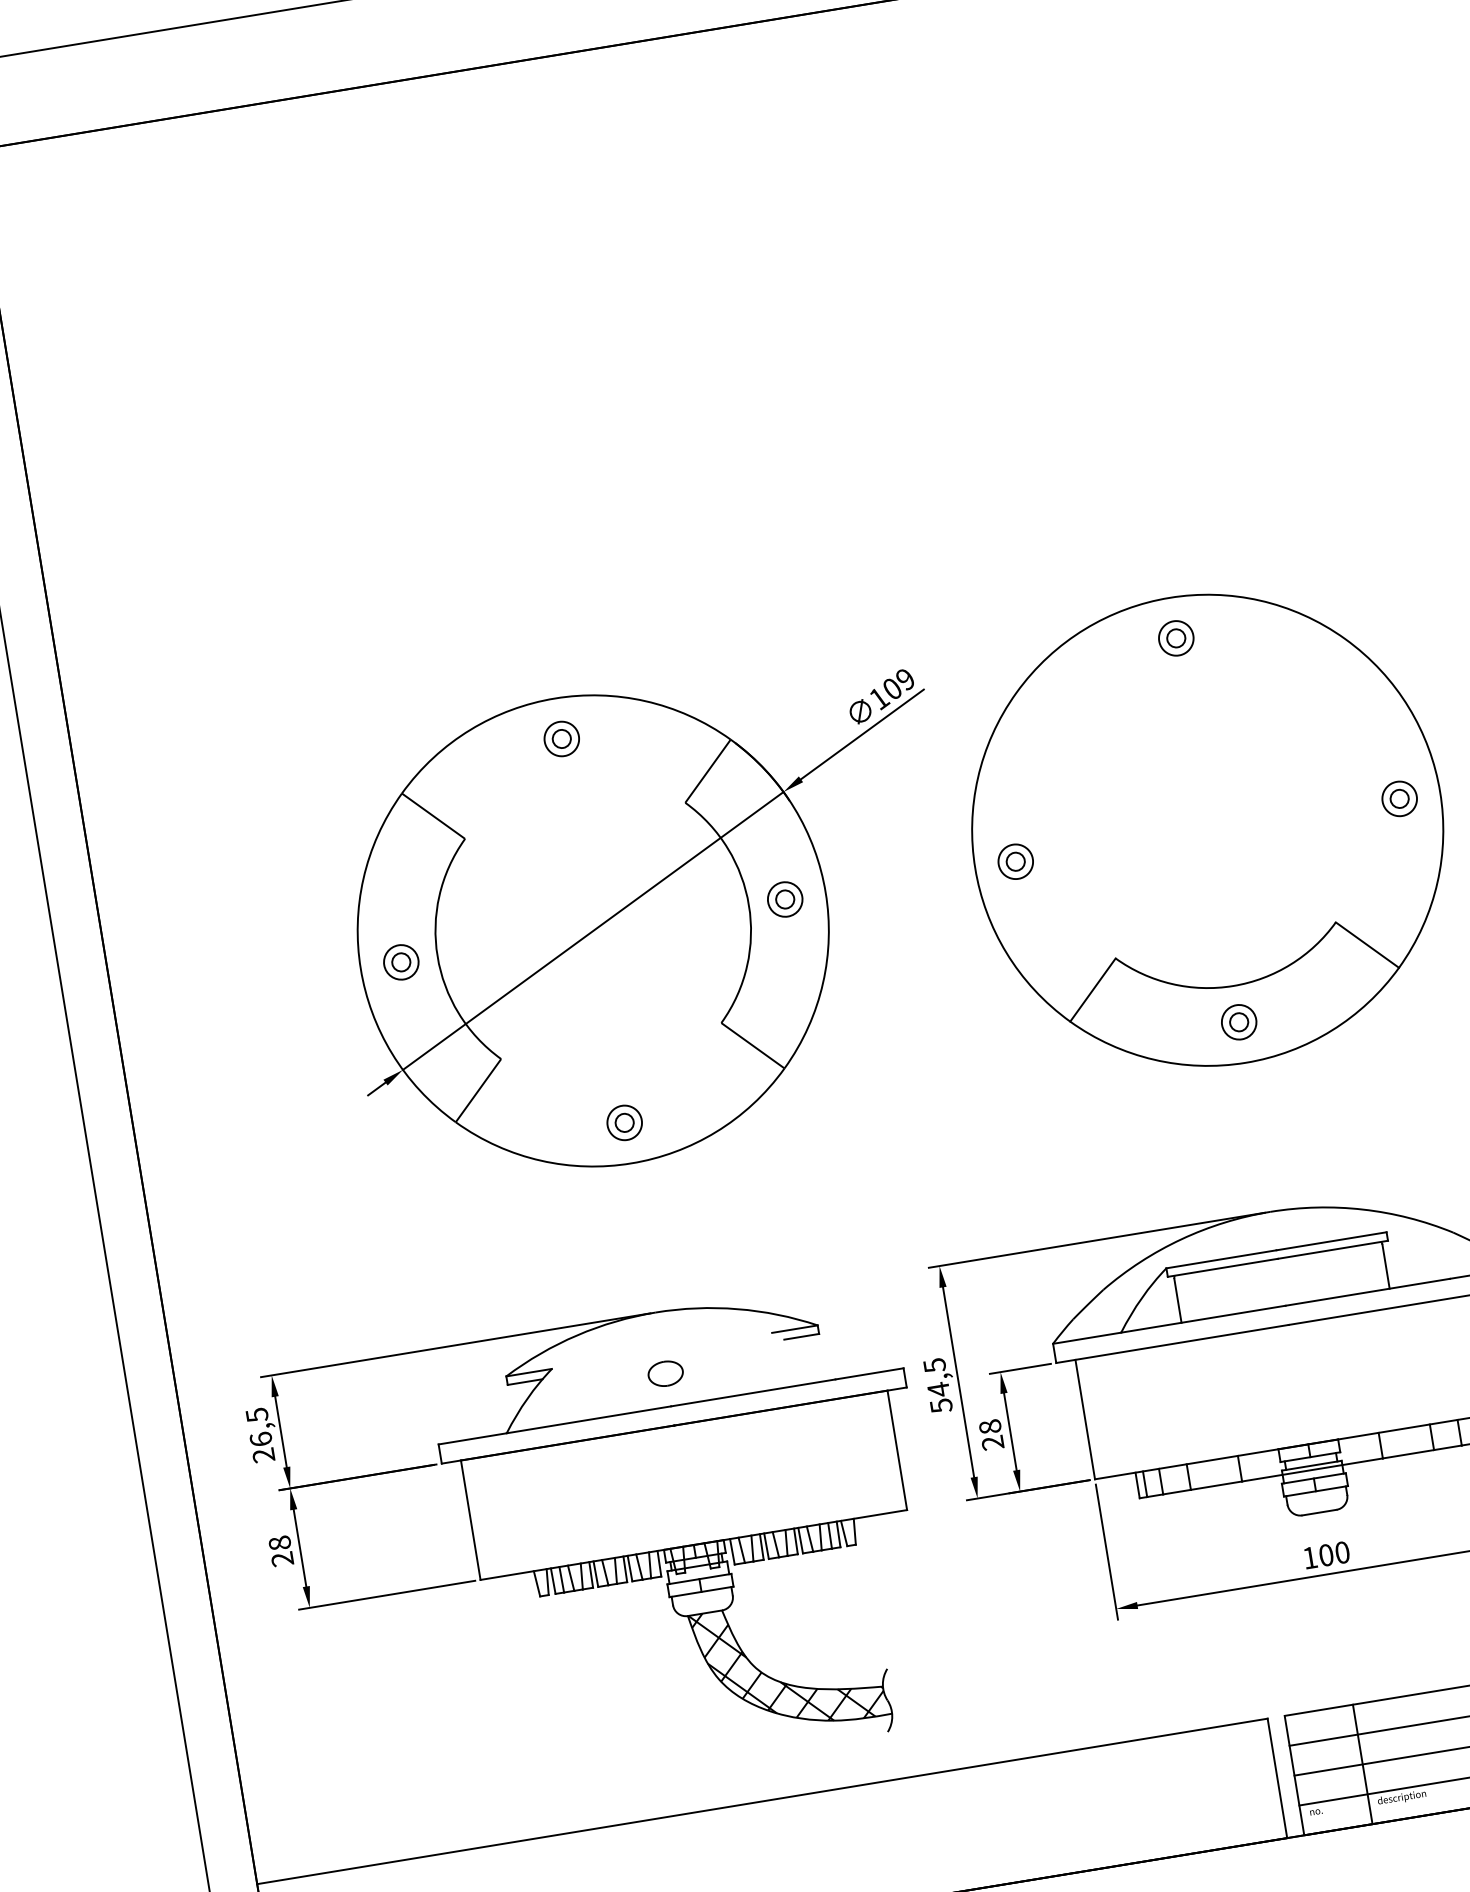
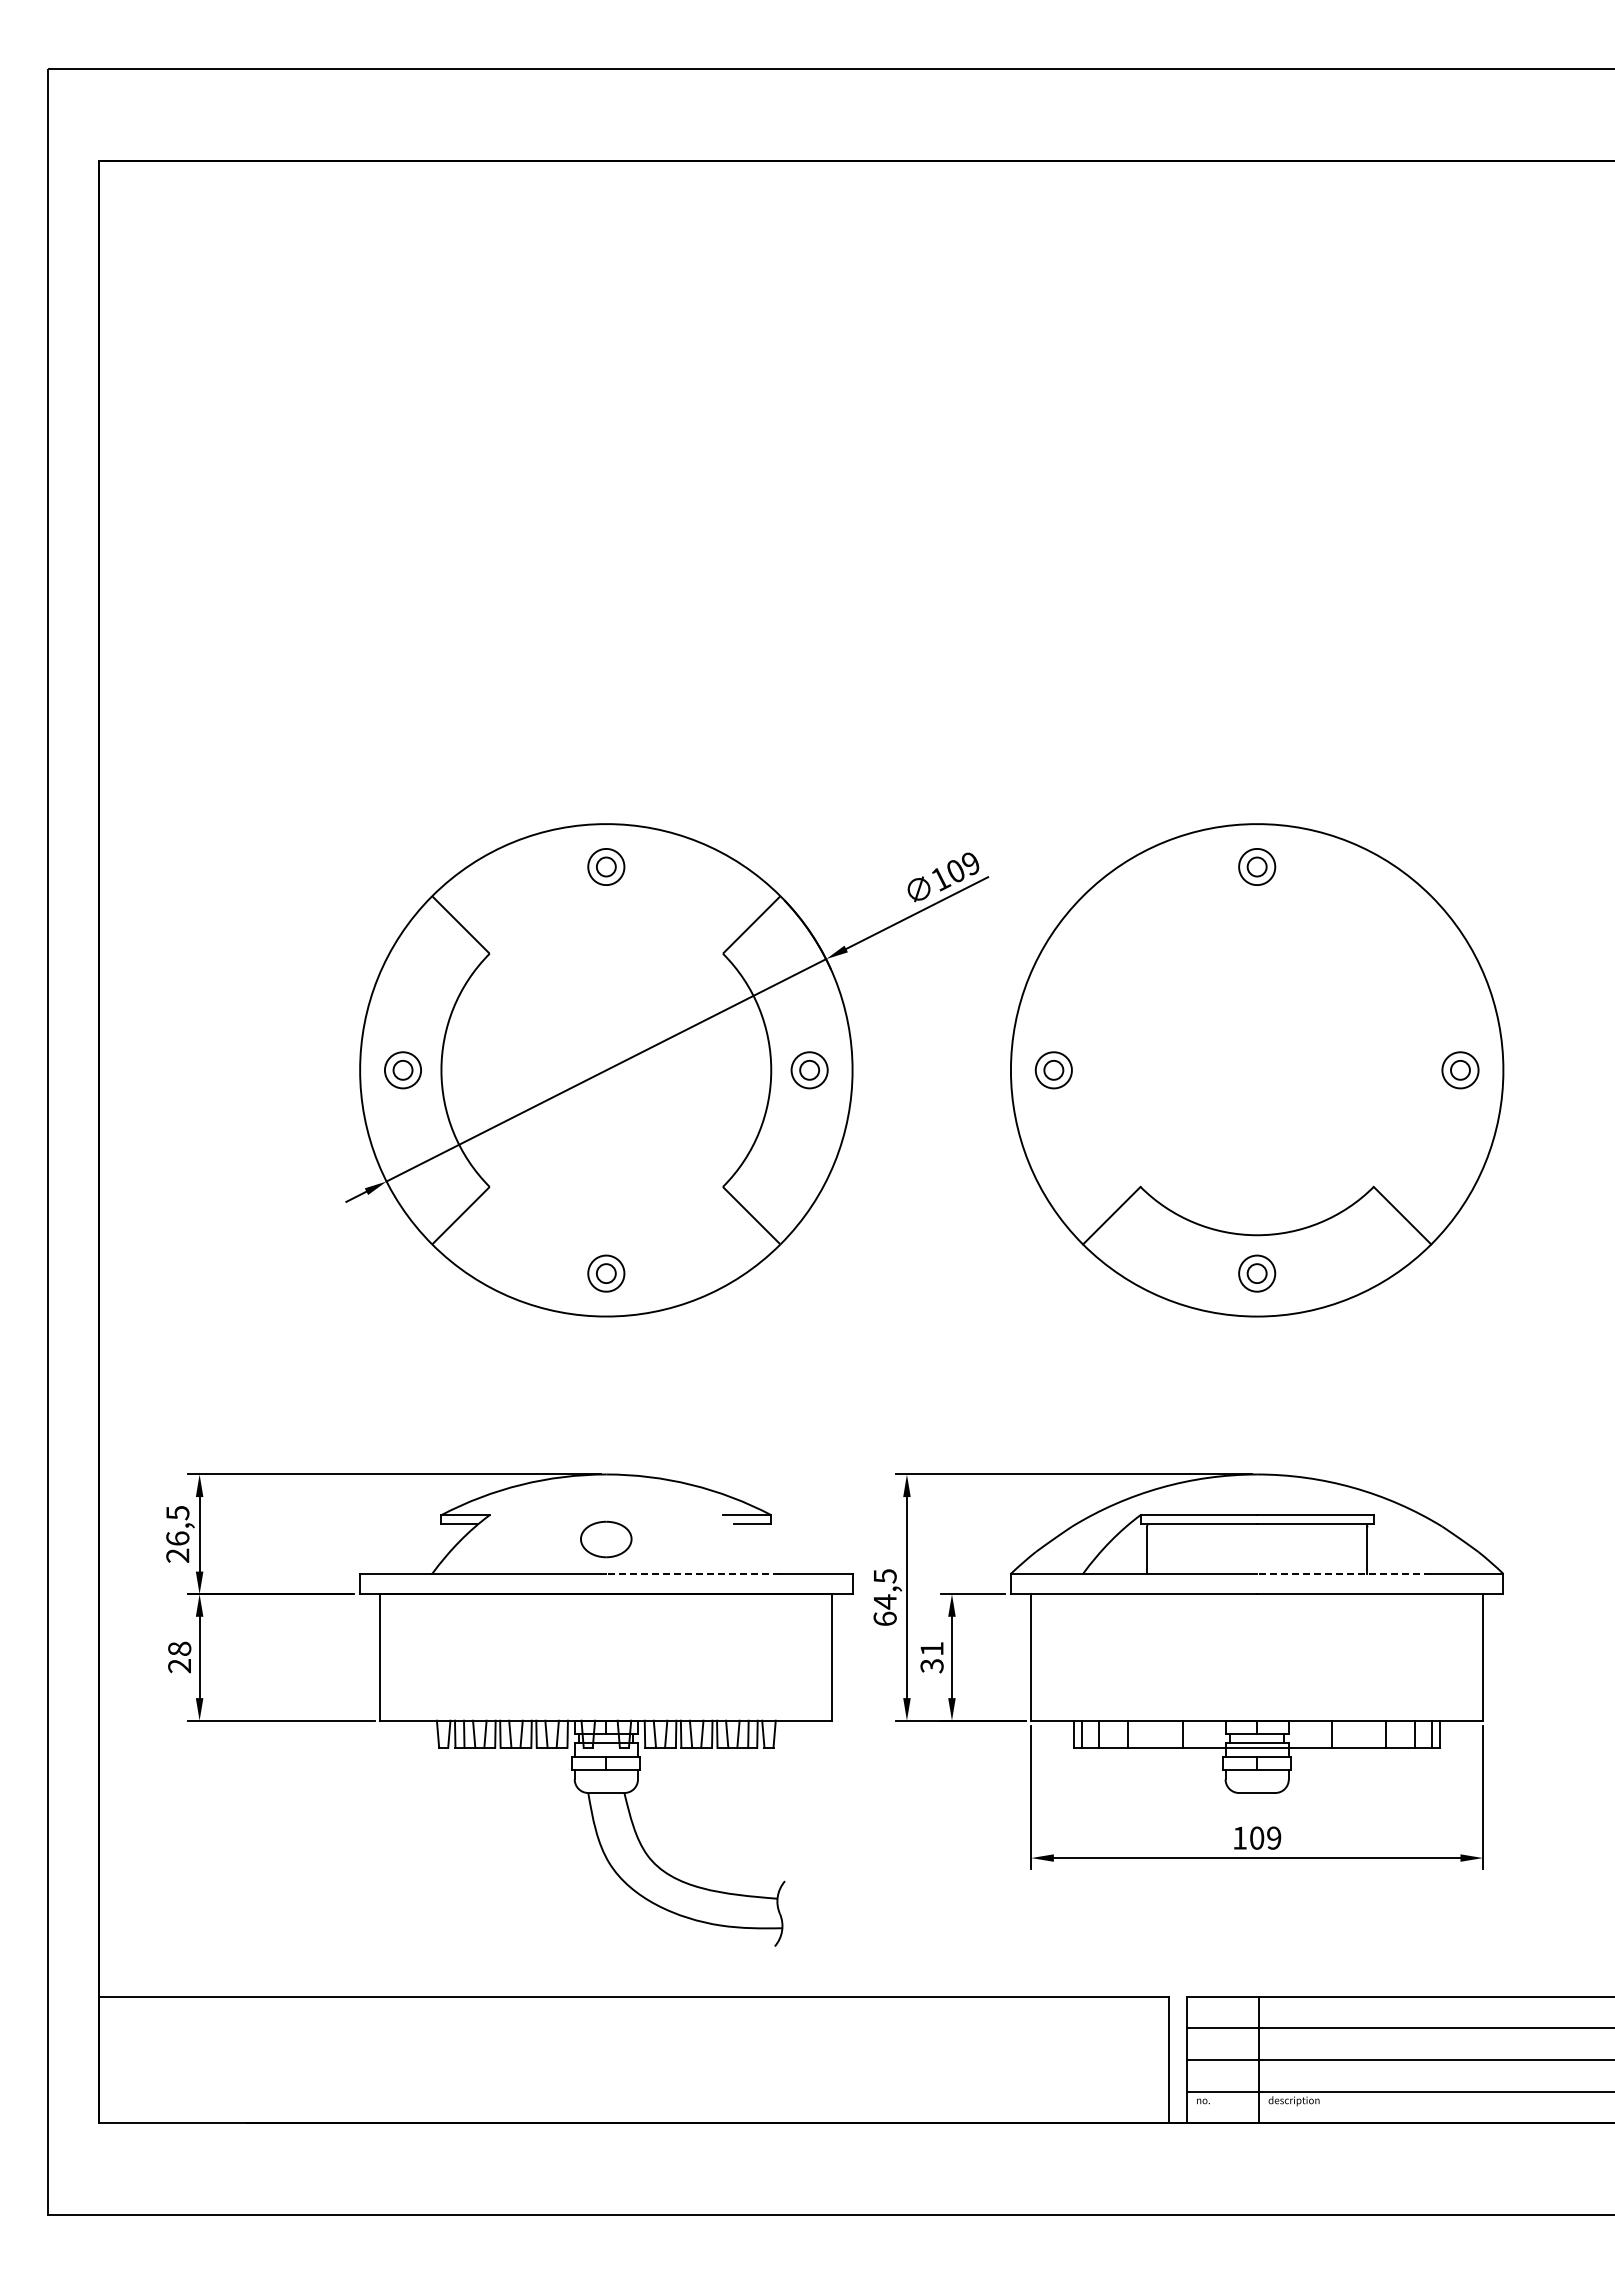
line: (1367, 1292) -> (1343, 1573), solid -> dashed
part: (665, 1372) -> (606, 1538), size x1.4
line: (752, 1392) -> (692, 1573), solid -> dashed
text: (940, 1405) -> (884, 1618), 54,5 -> 64,5
text: (991, 1435) -> (931, 1657), 28 -> 31
text: (1342, 1551) -> (1274, 1837), 100 -> 109
hatch: (788, 1665) -> (683, 1860), removed

